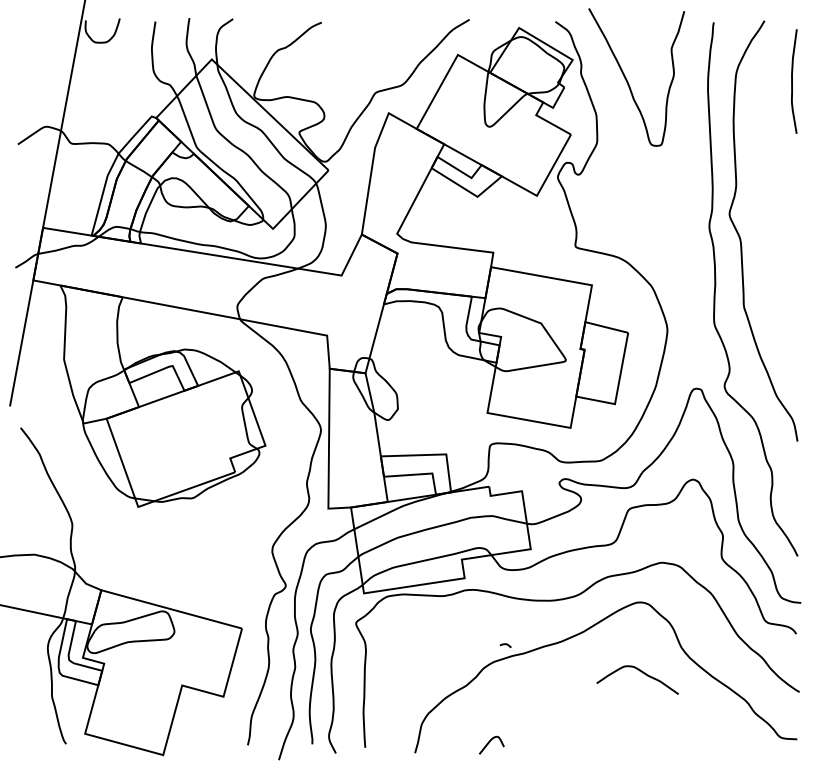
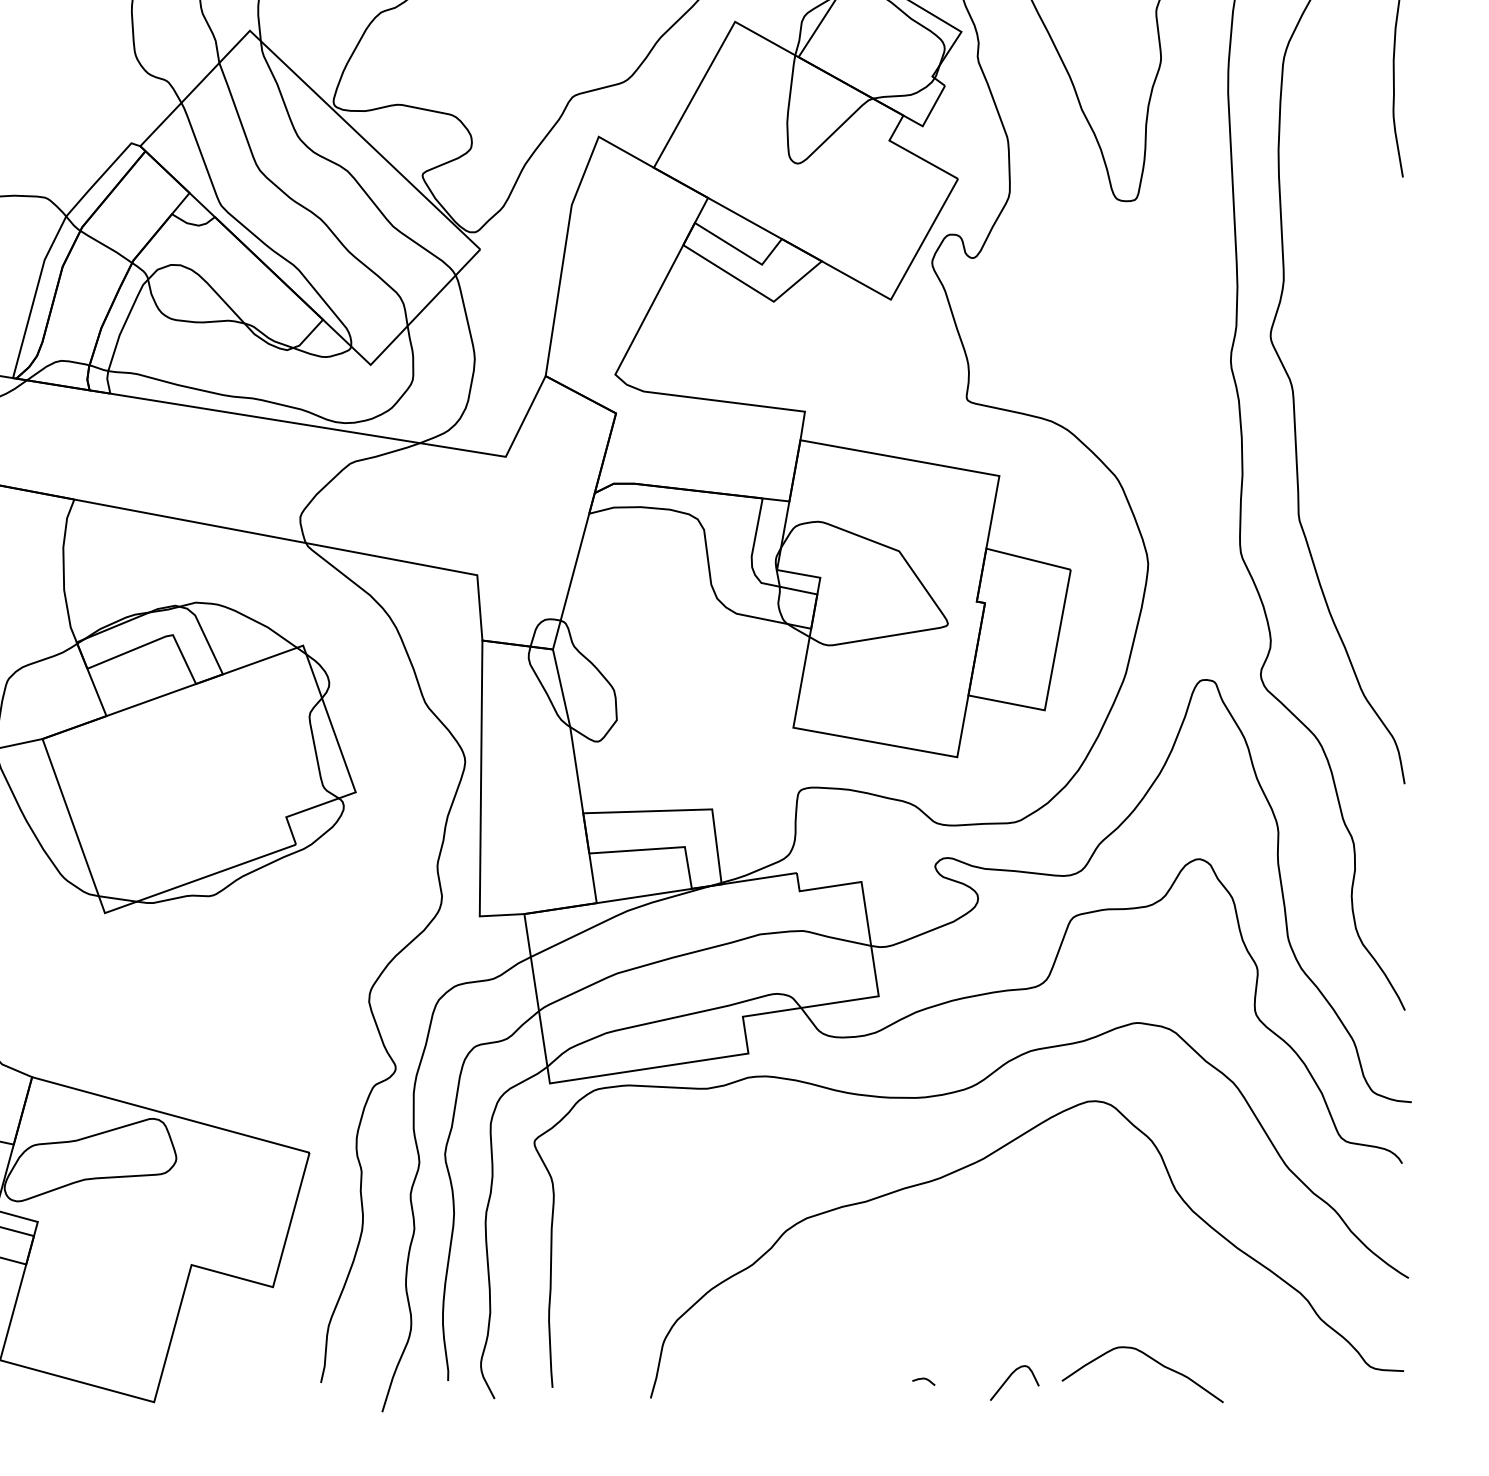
curve: (505, 644) -> (923, 1379), moved
curve: (642, 673) -> (1152, 1361), moved
curve: (490, 742) -> (1012, 1377), moved

